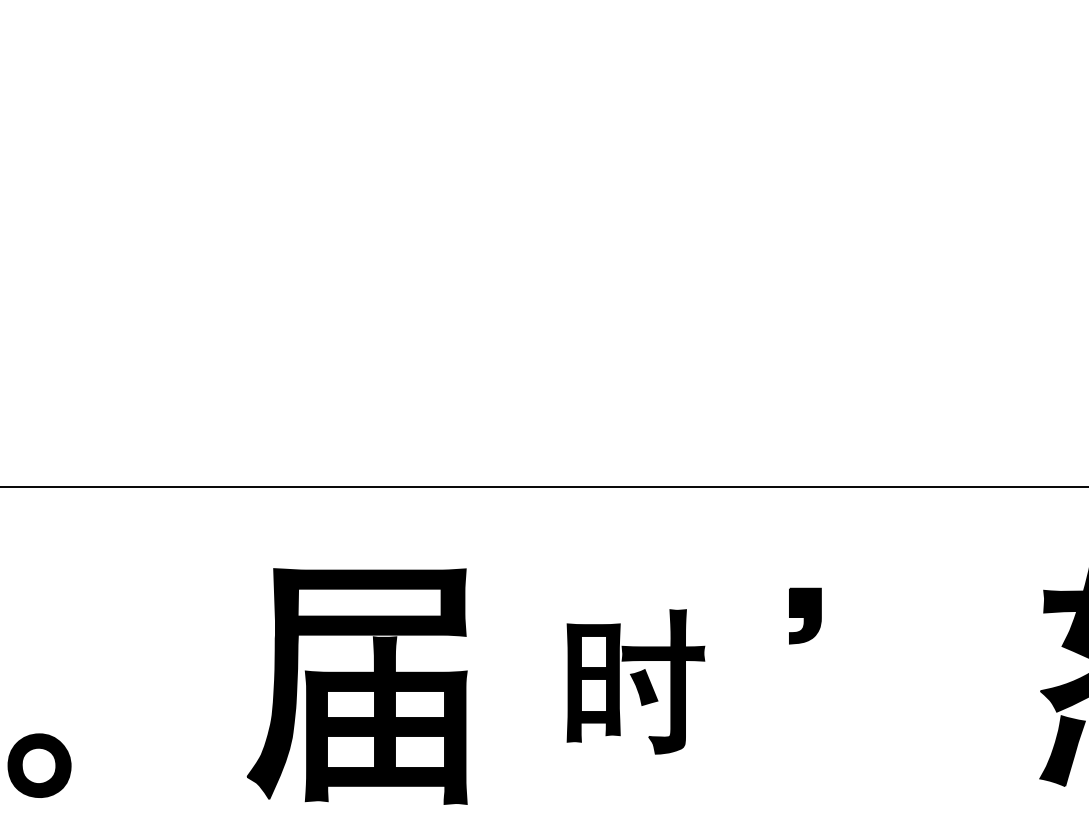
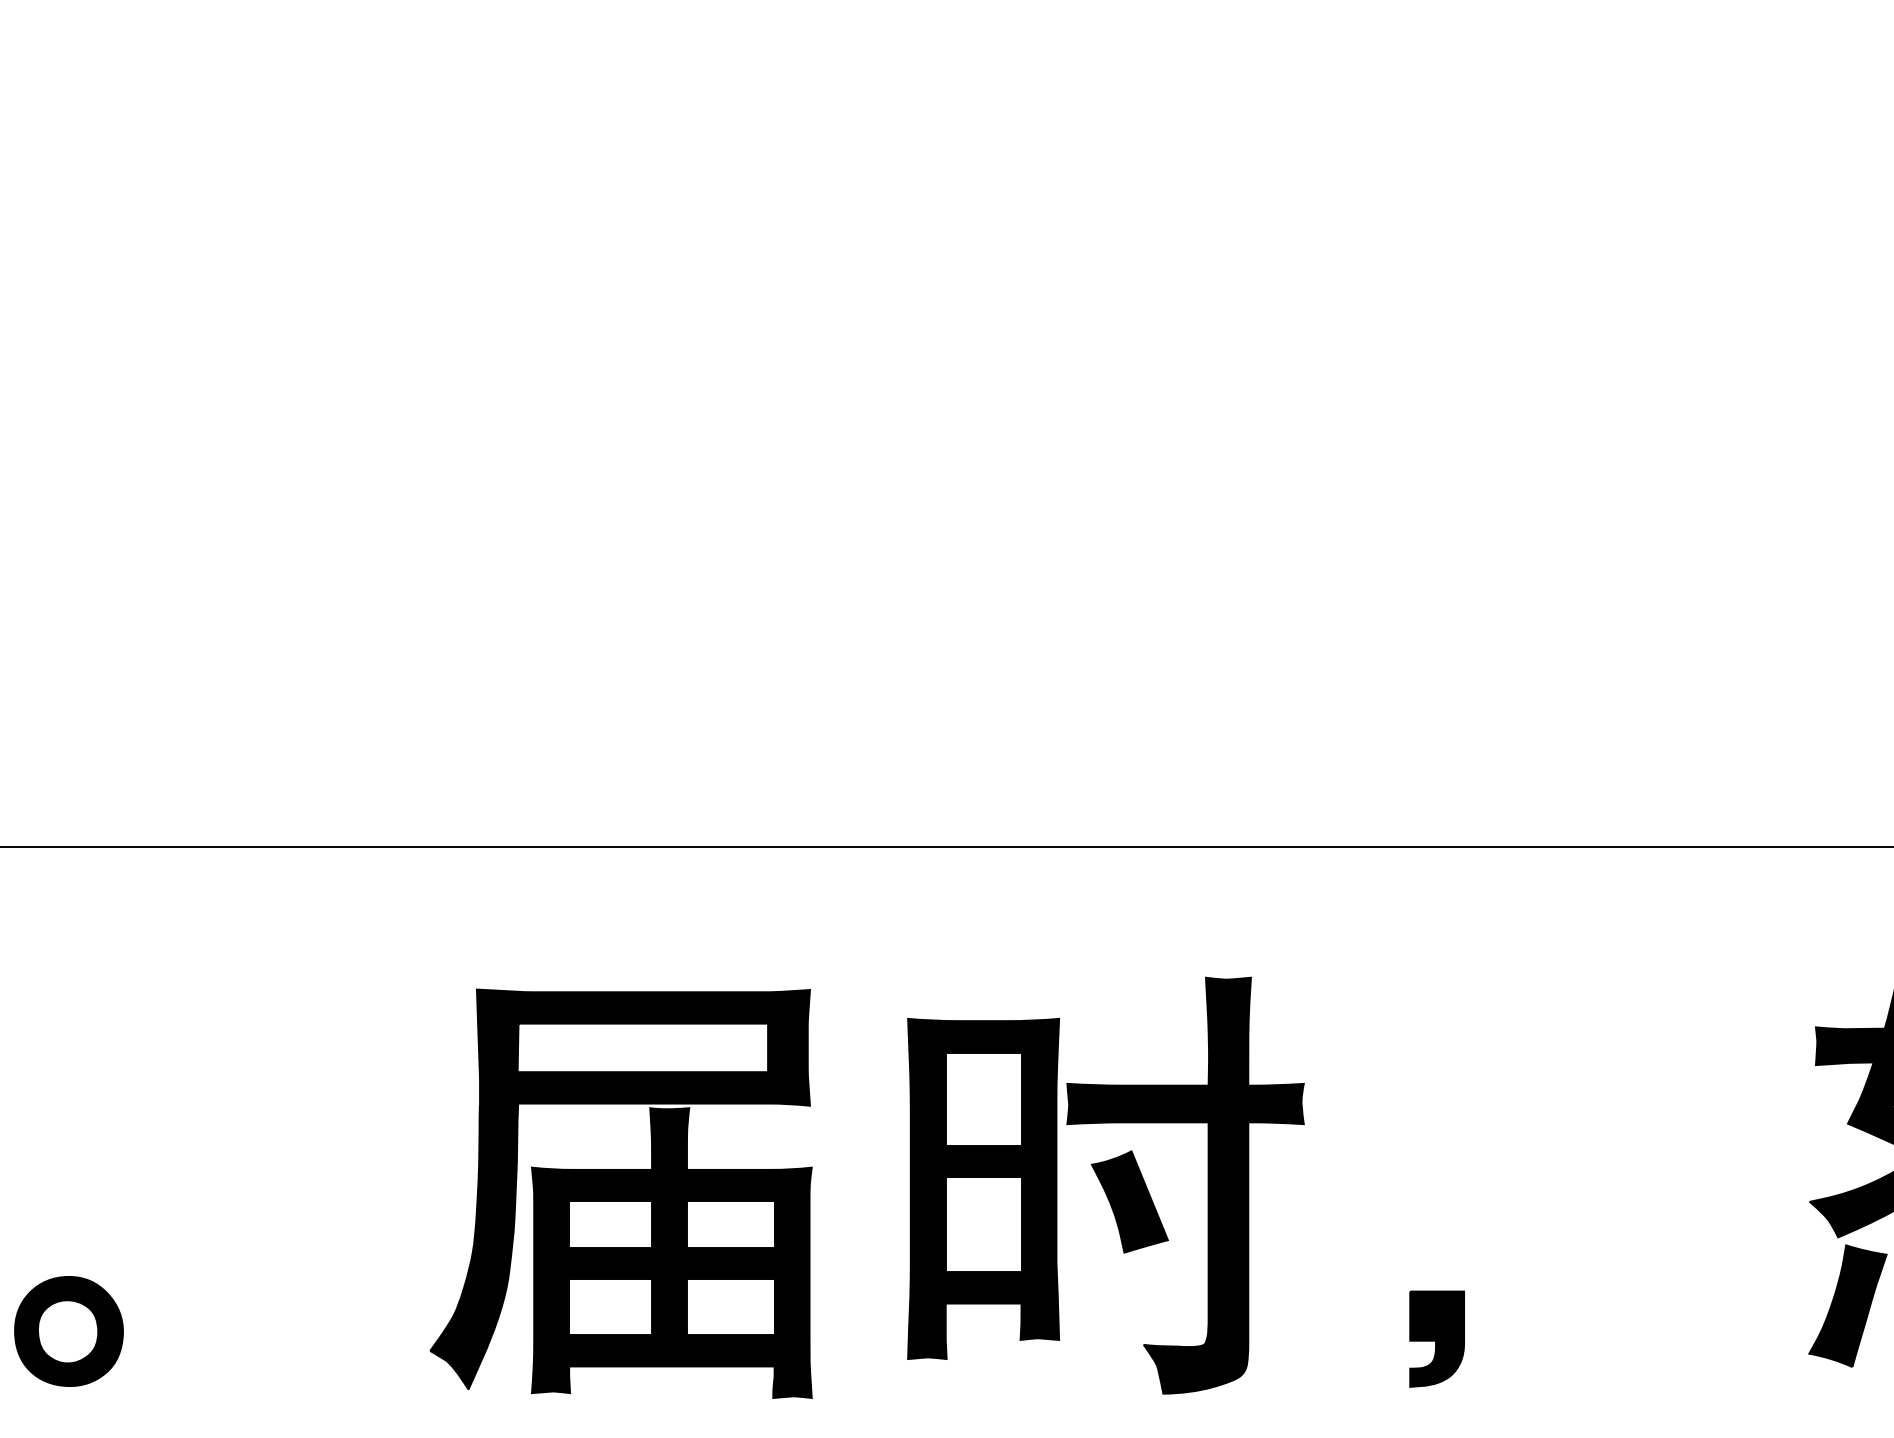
part: (805, 615) -> (1437, 1338), moved
part: (635, 681) -> (1105, 1185), size x1.67

